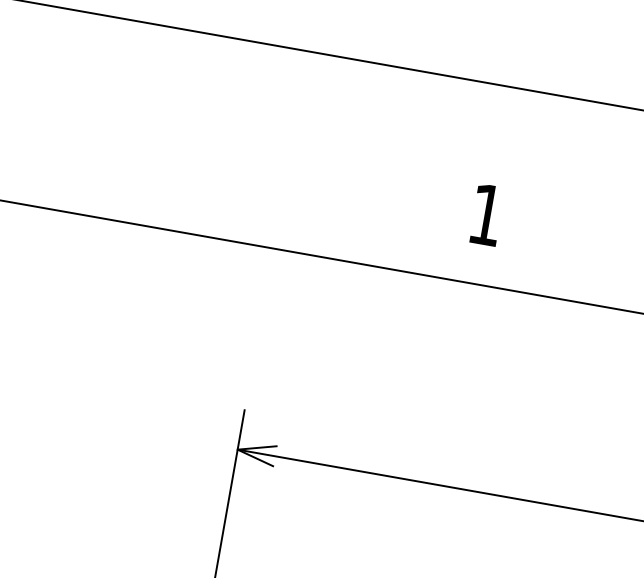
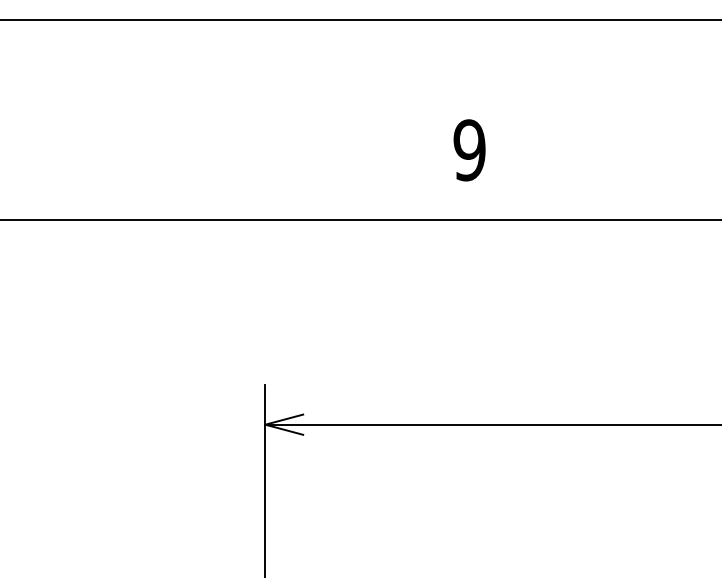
text: (486, 215) -> (469, 150), 1 -> 9

